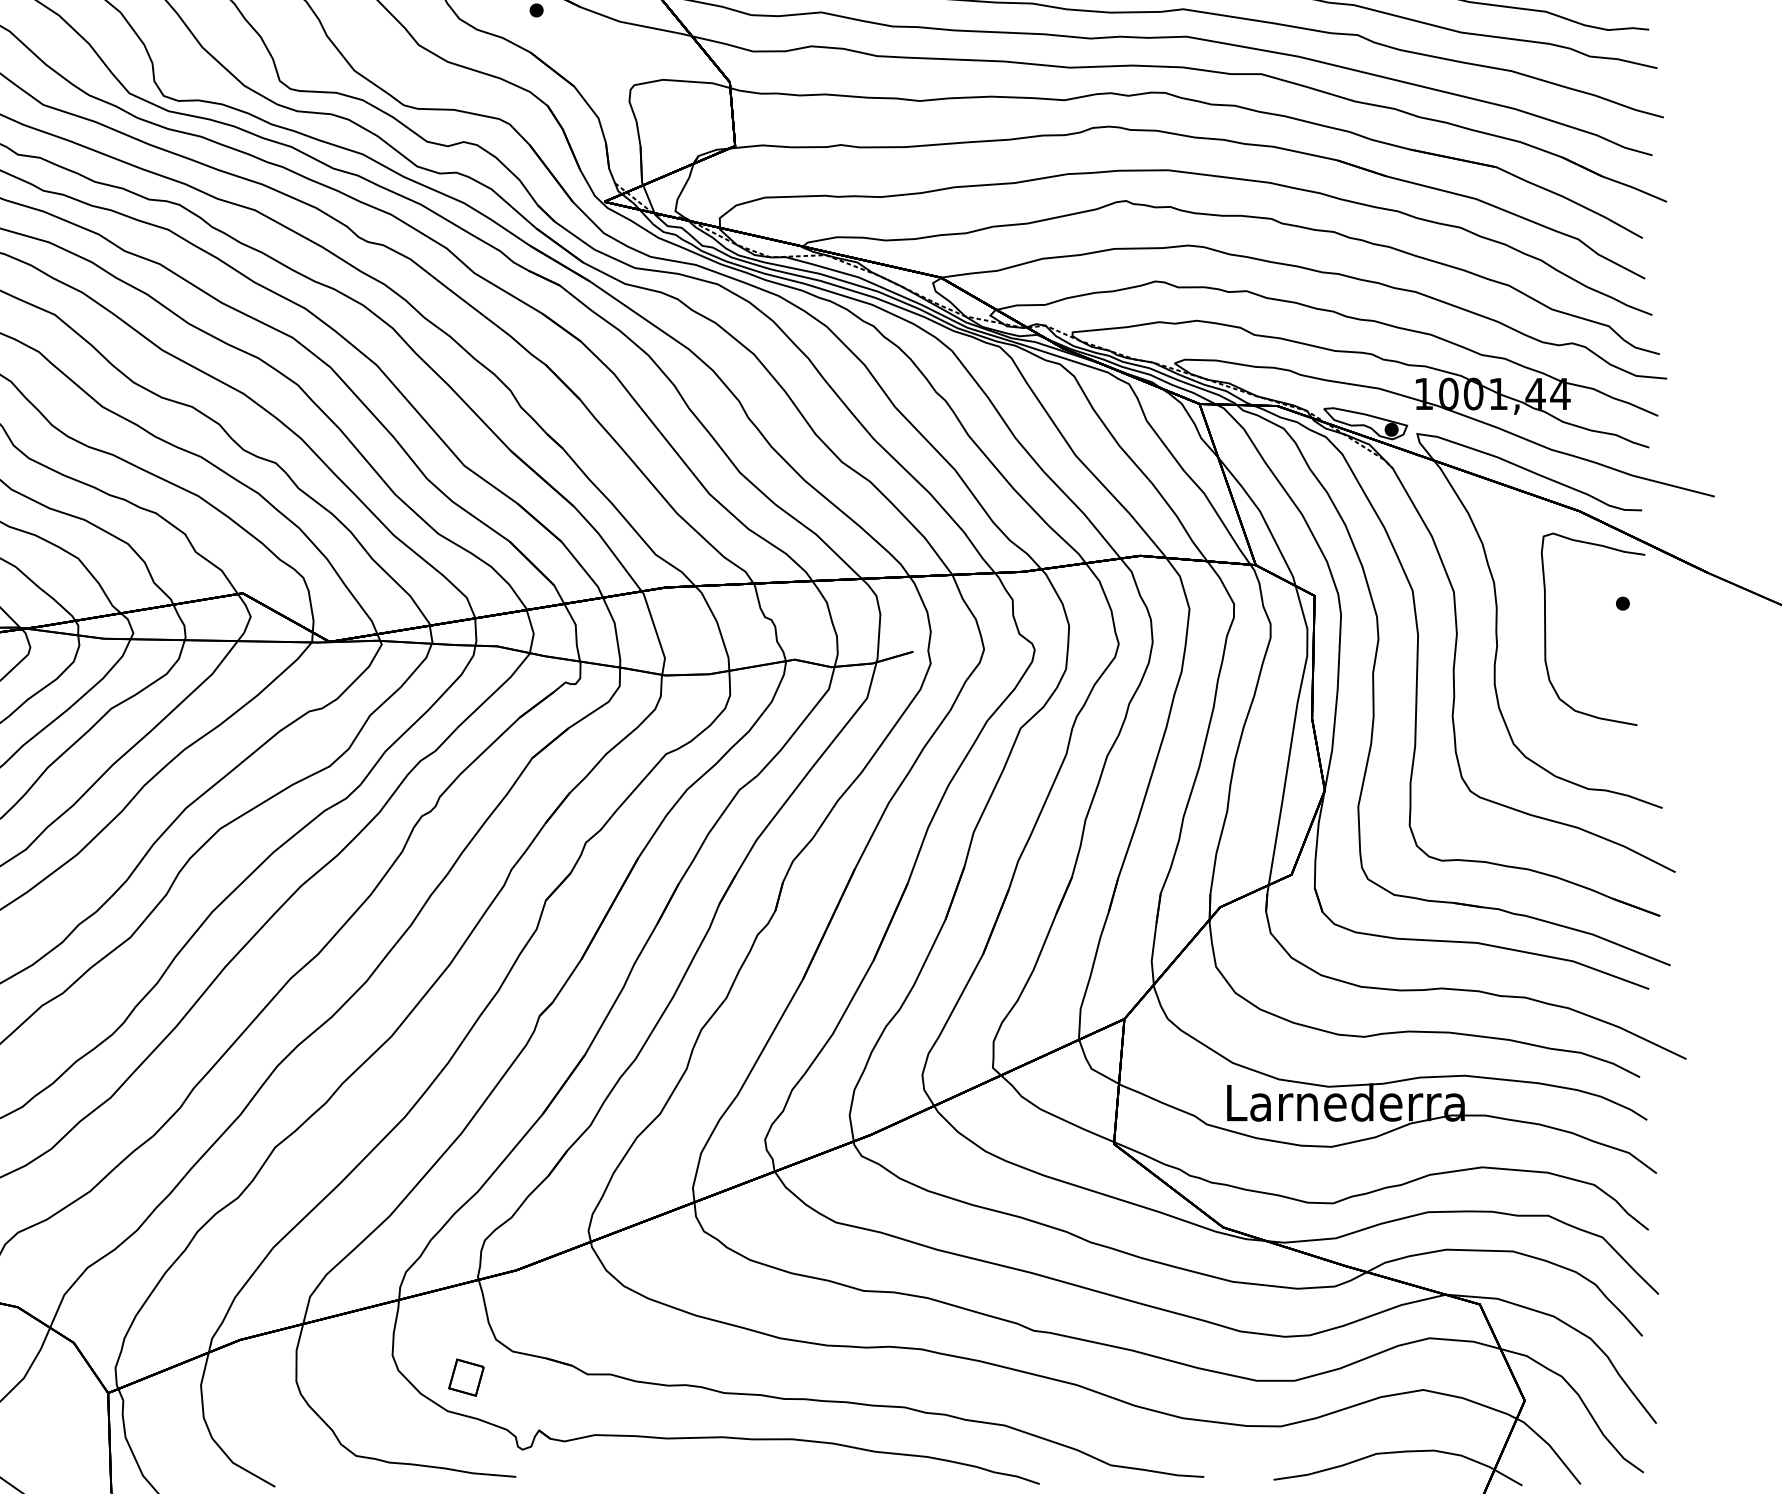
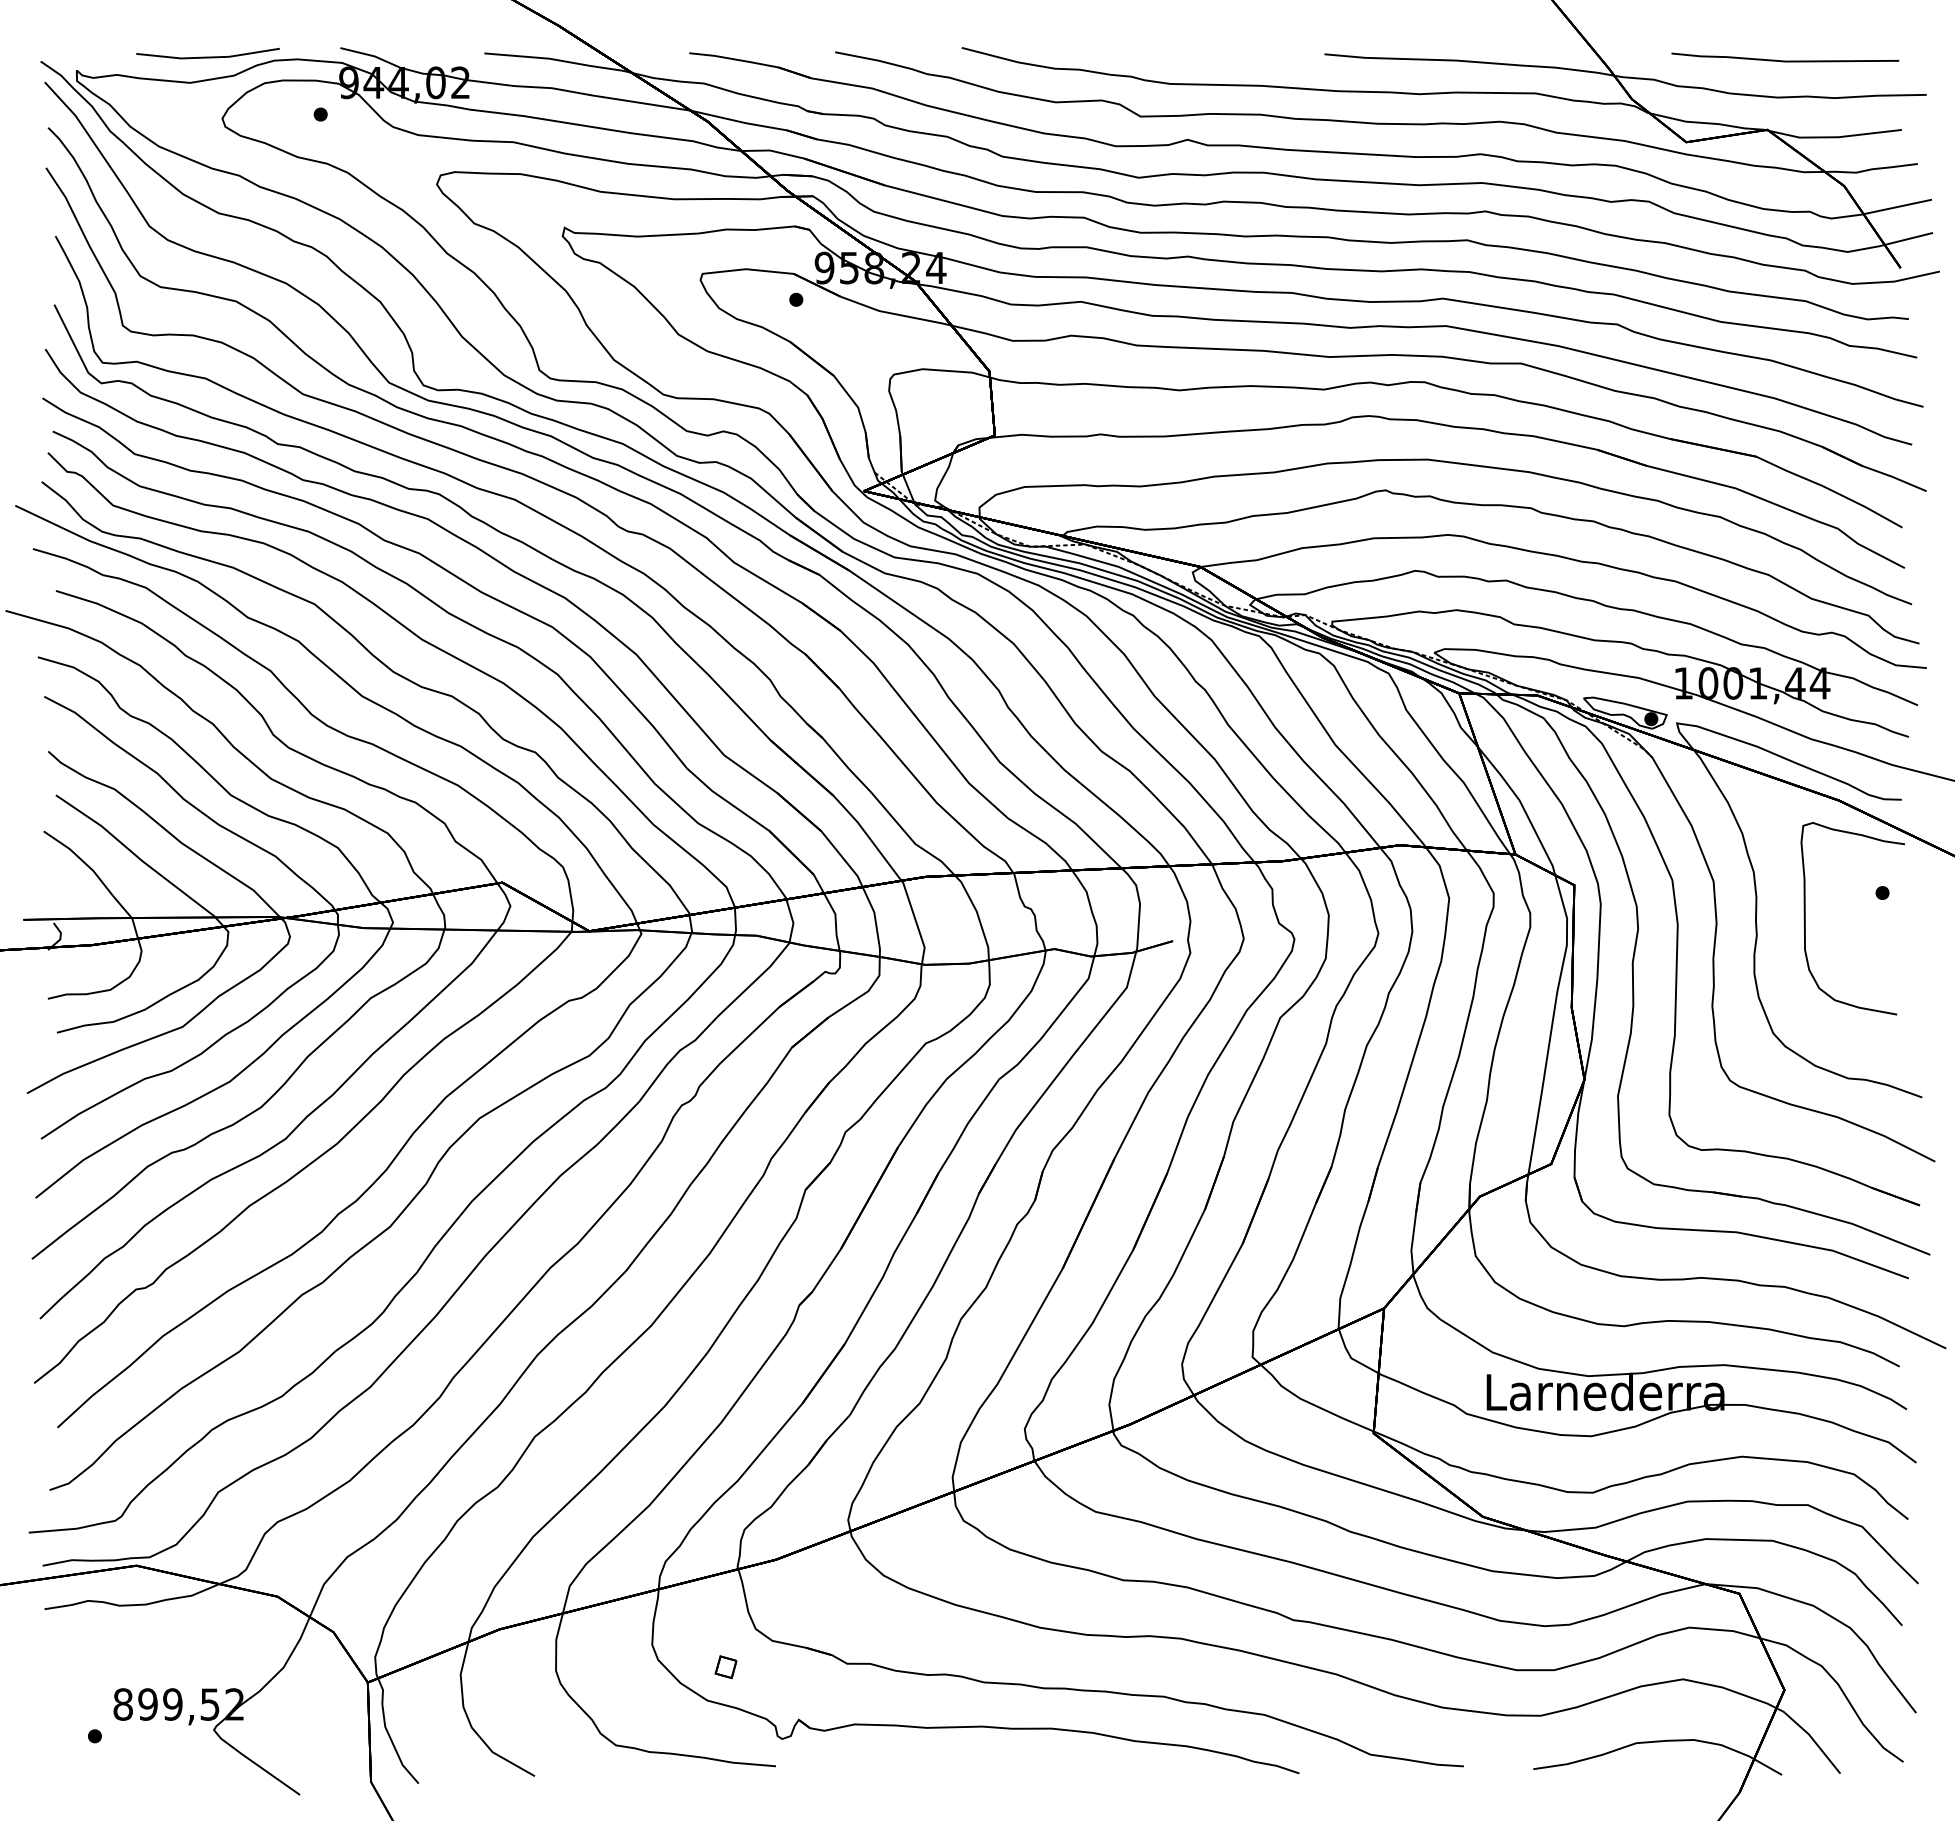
part: (465, 1378) -> (725, 1667), size x0.6

